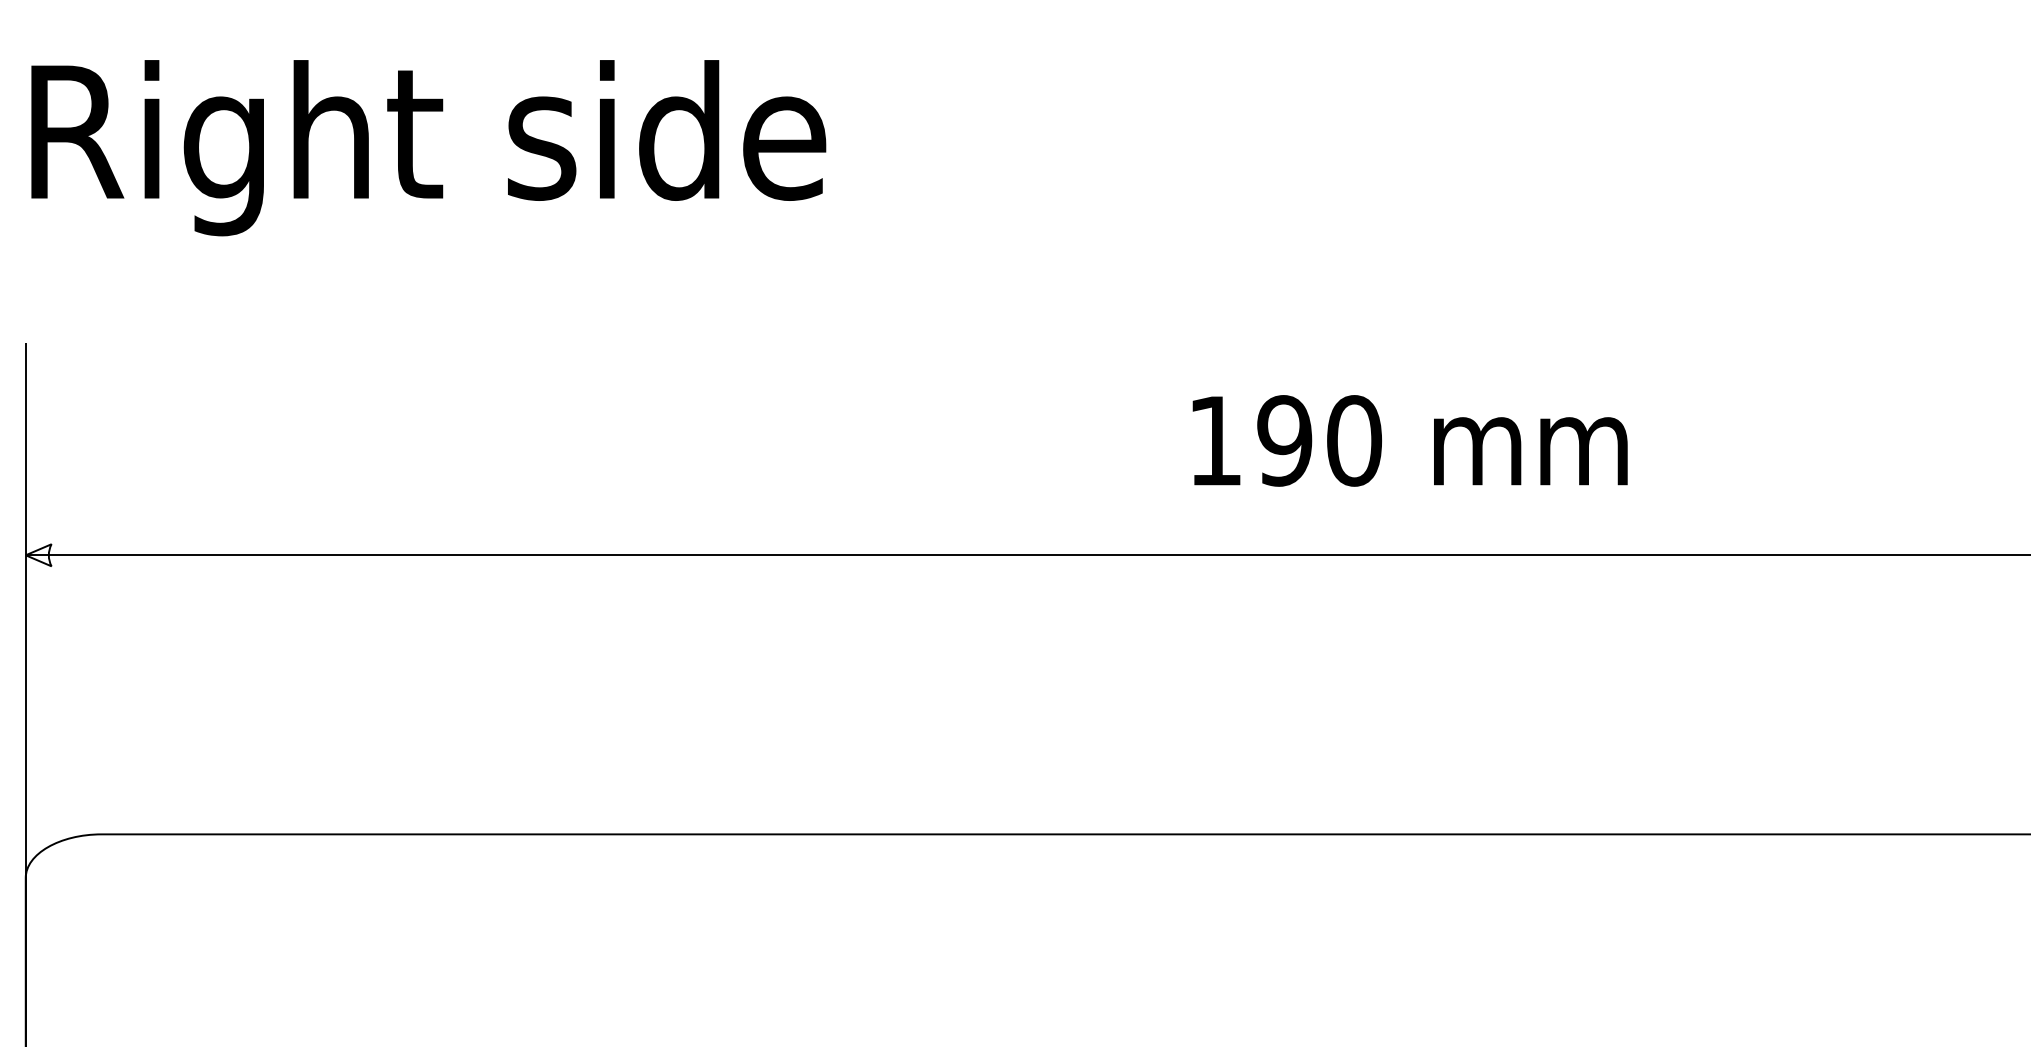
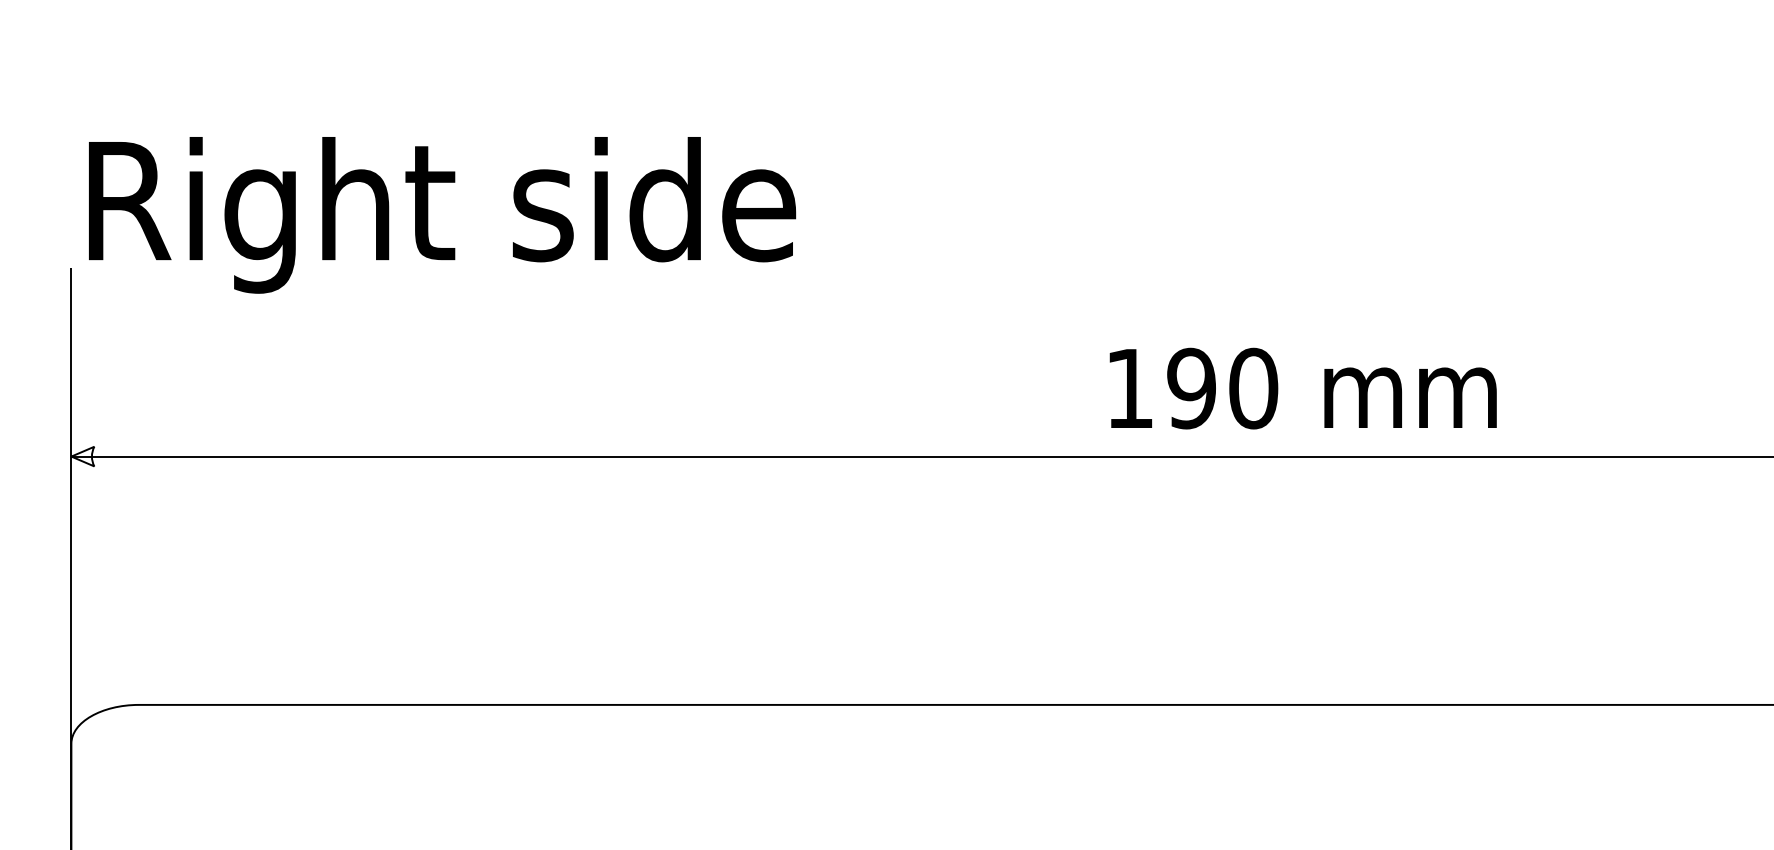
text: (428, 148) -> (442, 215), moved
text: (1409, 440) -> (1302, 388), moved

